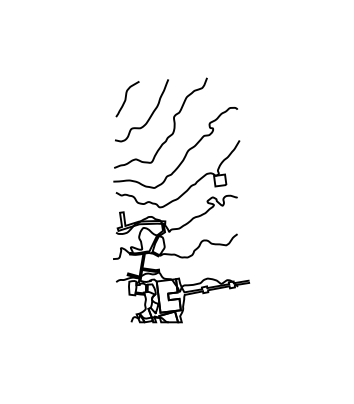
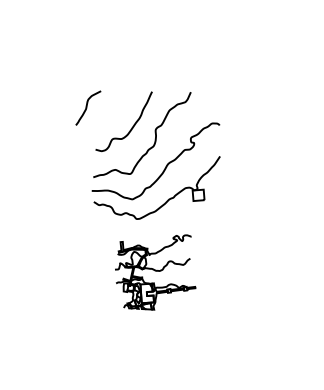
curve: (126, 99) -> (87, 108), moved
part: (181, 258) -> (155, 271), size x0.6

